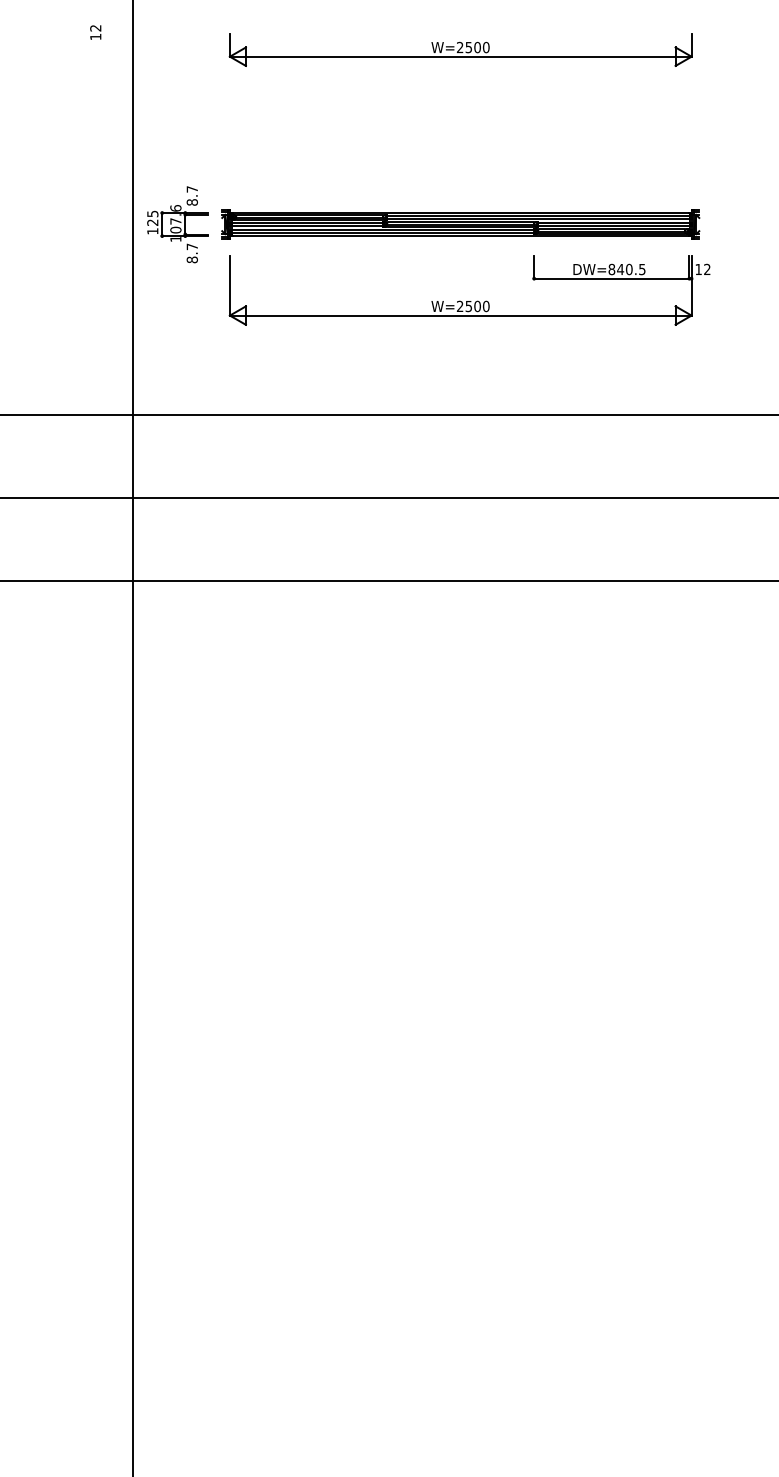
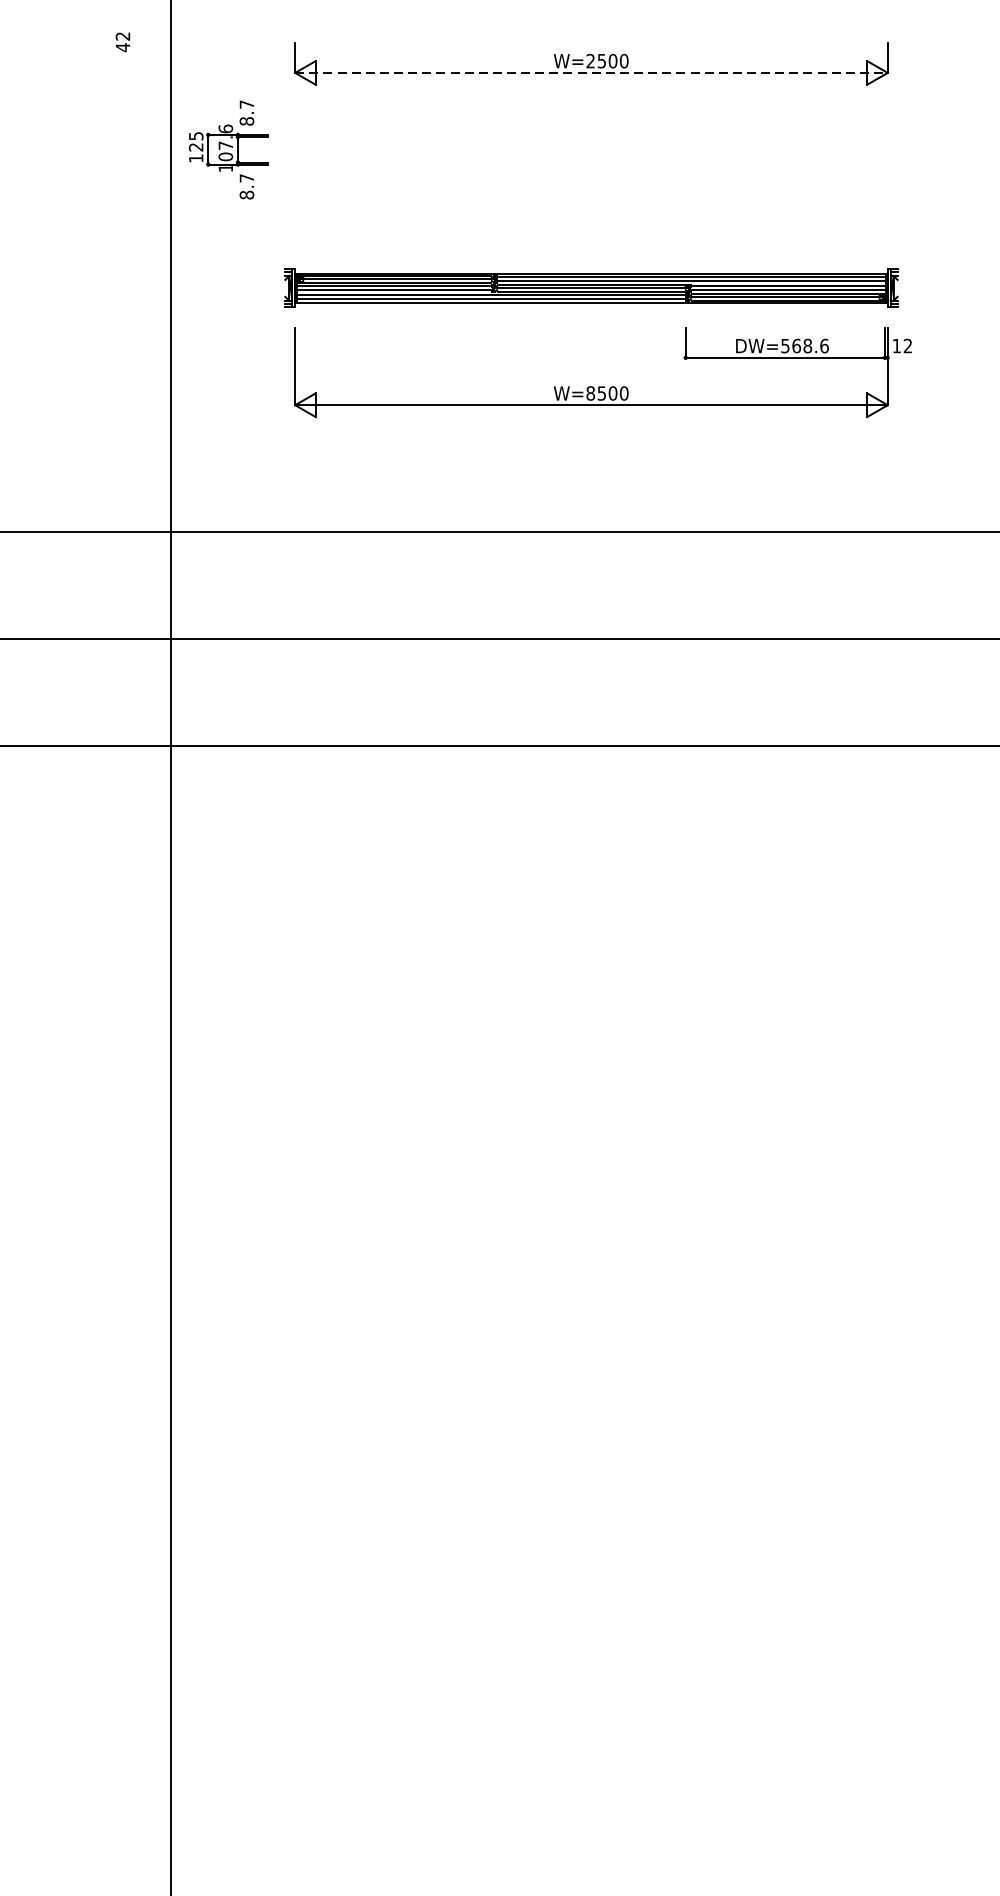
text: (95, 36) -> (122, 46), 12 -> 42
line: (460, 56) -> (591, 72), solid -> dashed
part: (177, 224) -> (227, 149), moved
text: (626, 269) -> (804, 346), DW=840.5 -> DW=568.6
text: (459, 306) -> (589, 393), W=2500 -> W=8500

